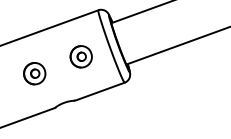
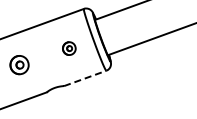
part: (81, 56) -> (69, 48), size x0.7
part: (34, 74) -> (19, 65), moved
line: (100, 91) -> (85, 78), solid -> dashed

